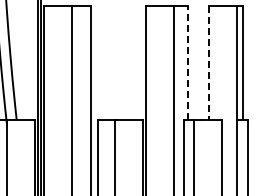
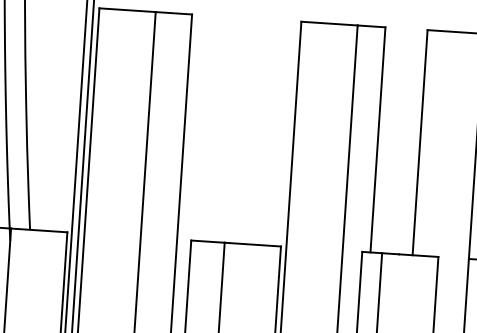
line: (187, 63) -> (377, 140), dashed -> solid
line: (209, 63) -> (420, 143), dashed -> solid

